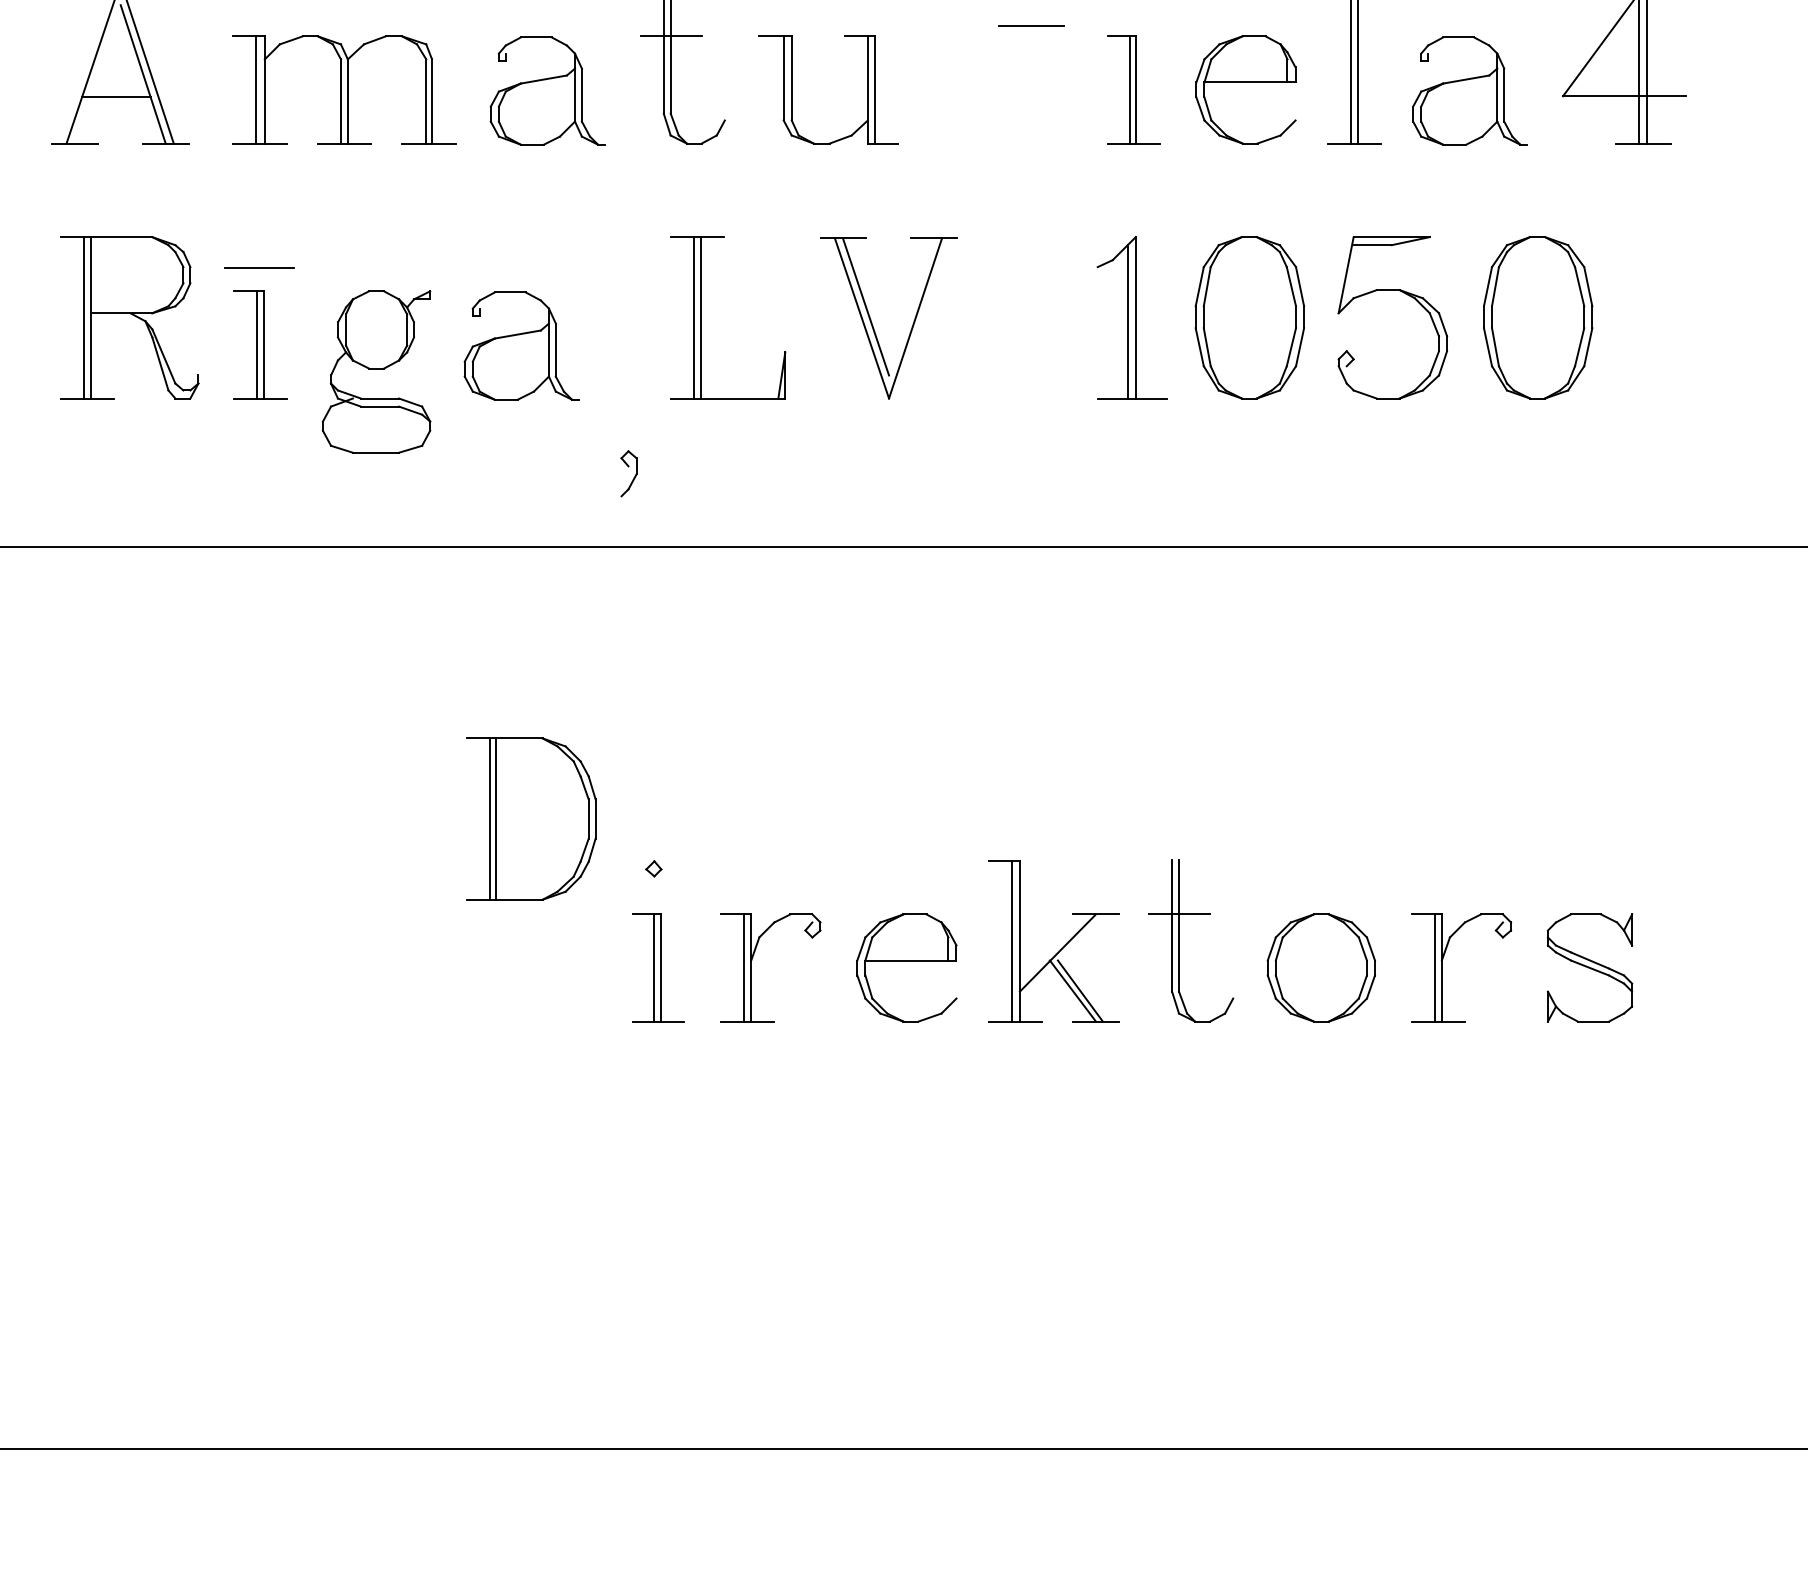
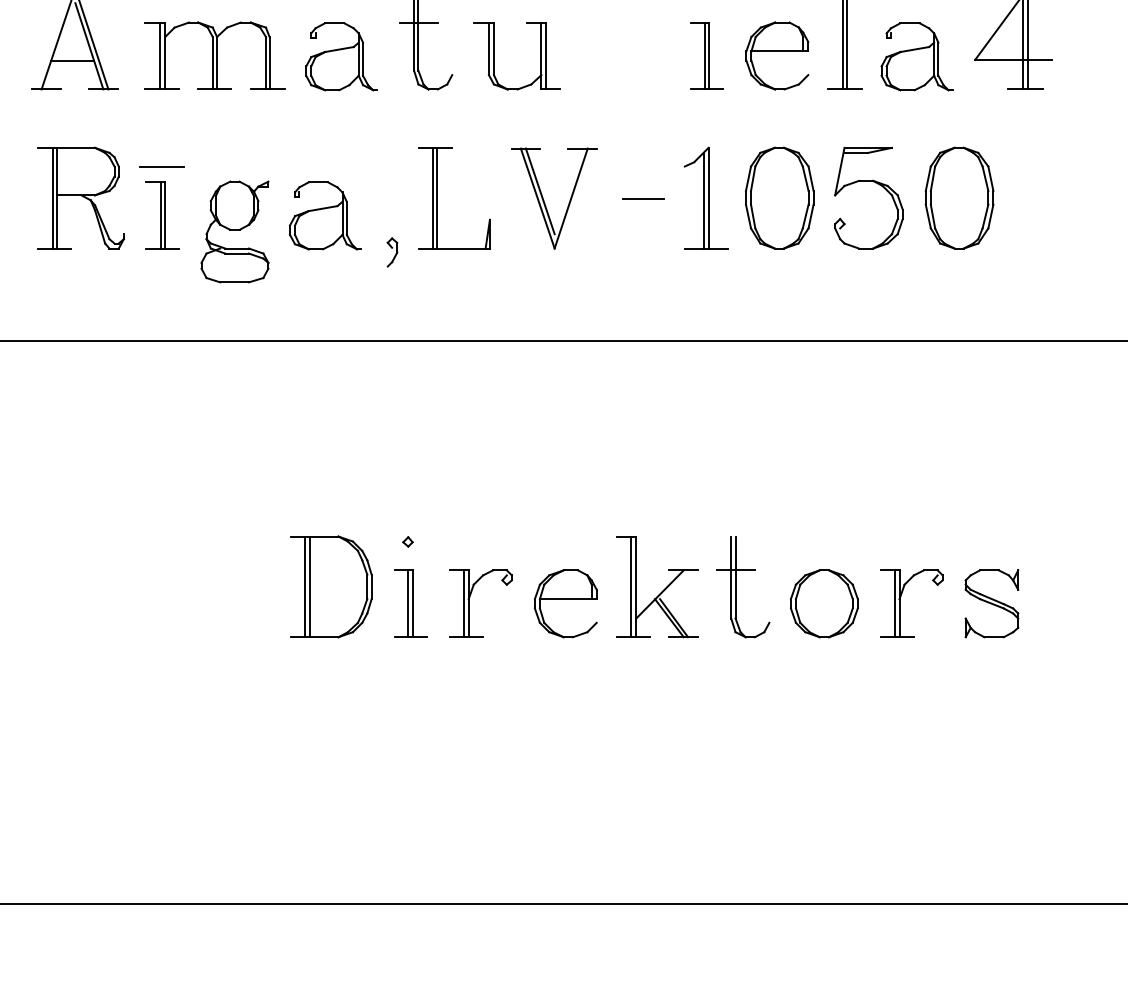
line: (1031, 24) -> (643, 198), moved
part: (629, 473) -> (392, 252), moved
part: (531, 818) -> (331, 586), moved

